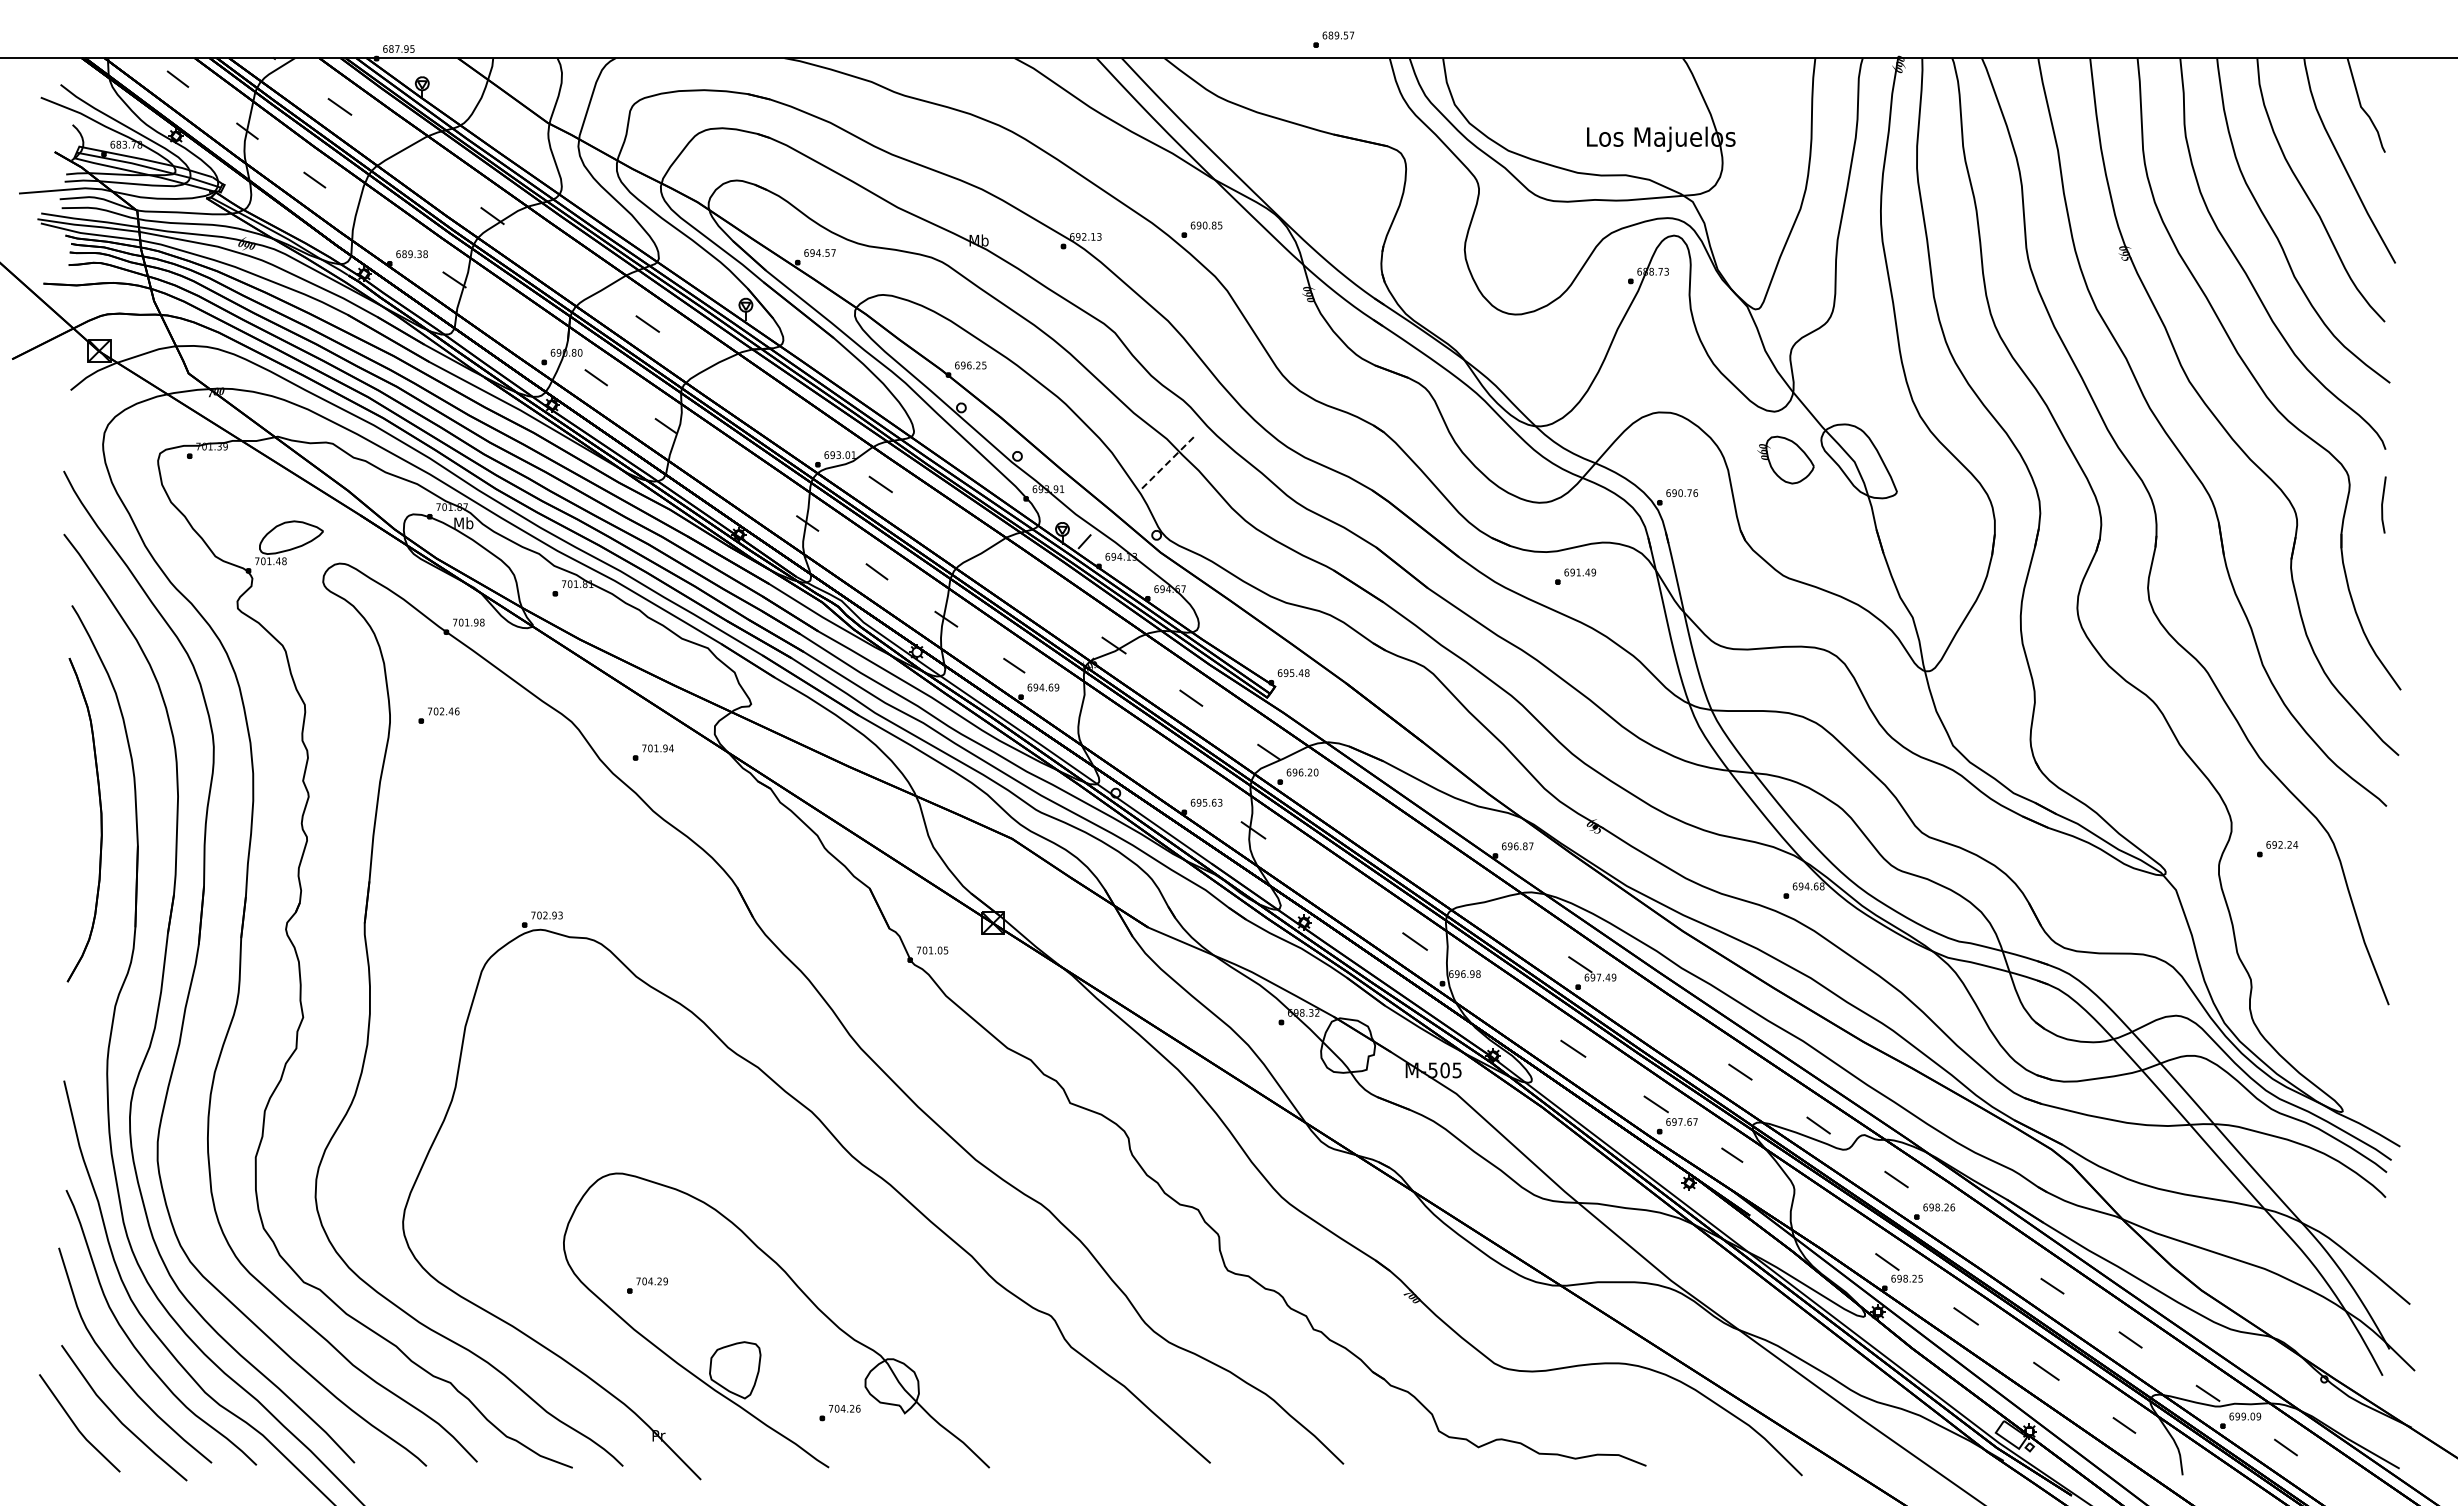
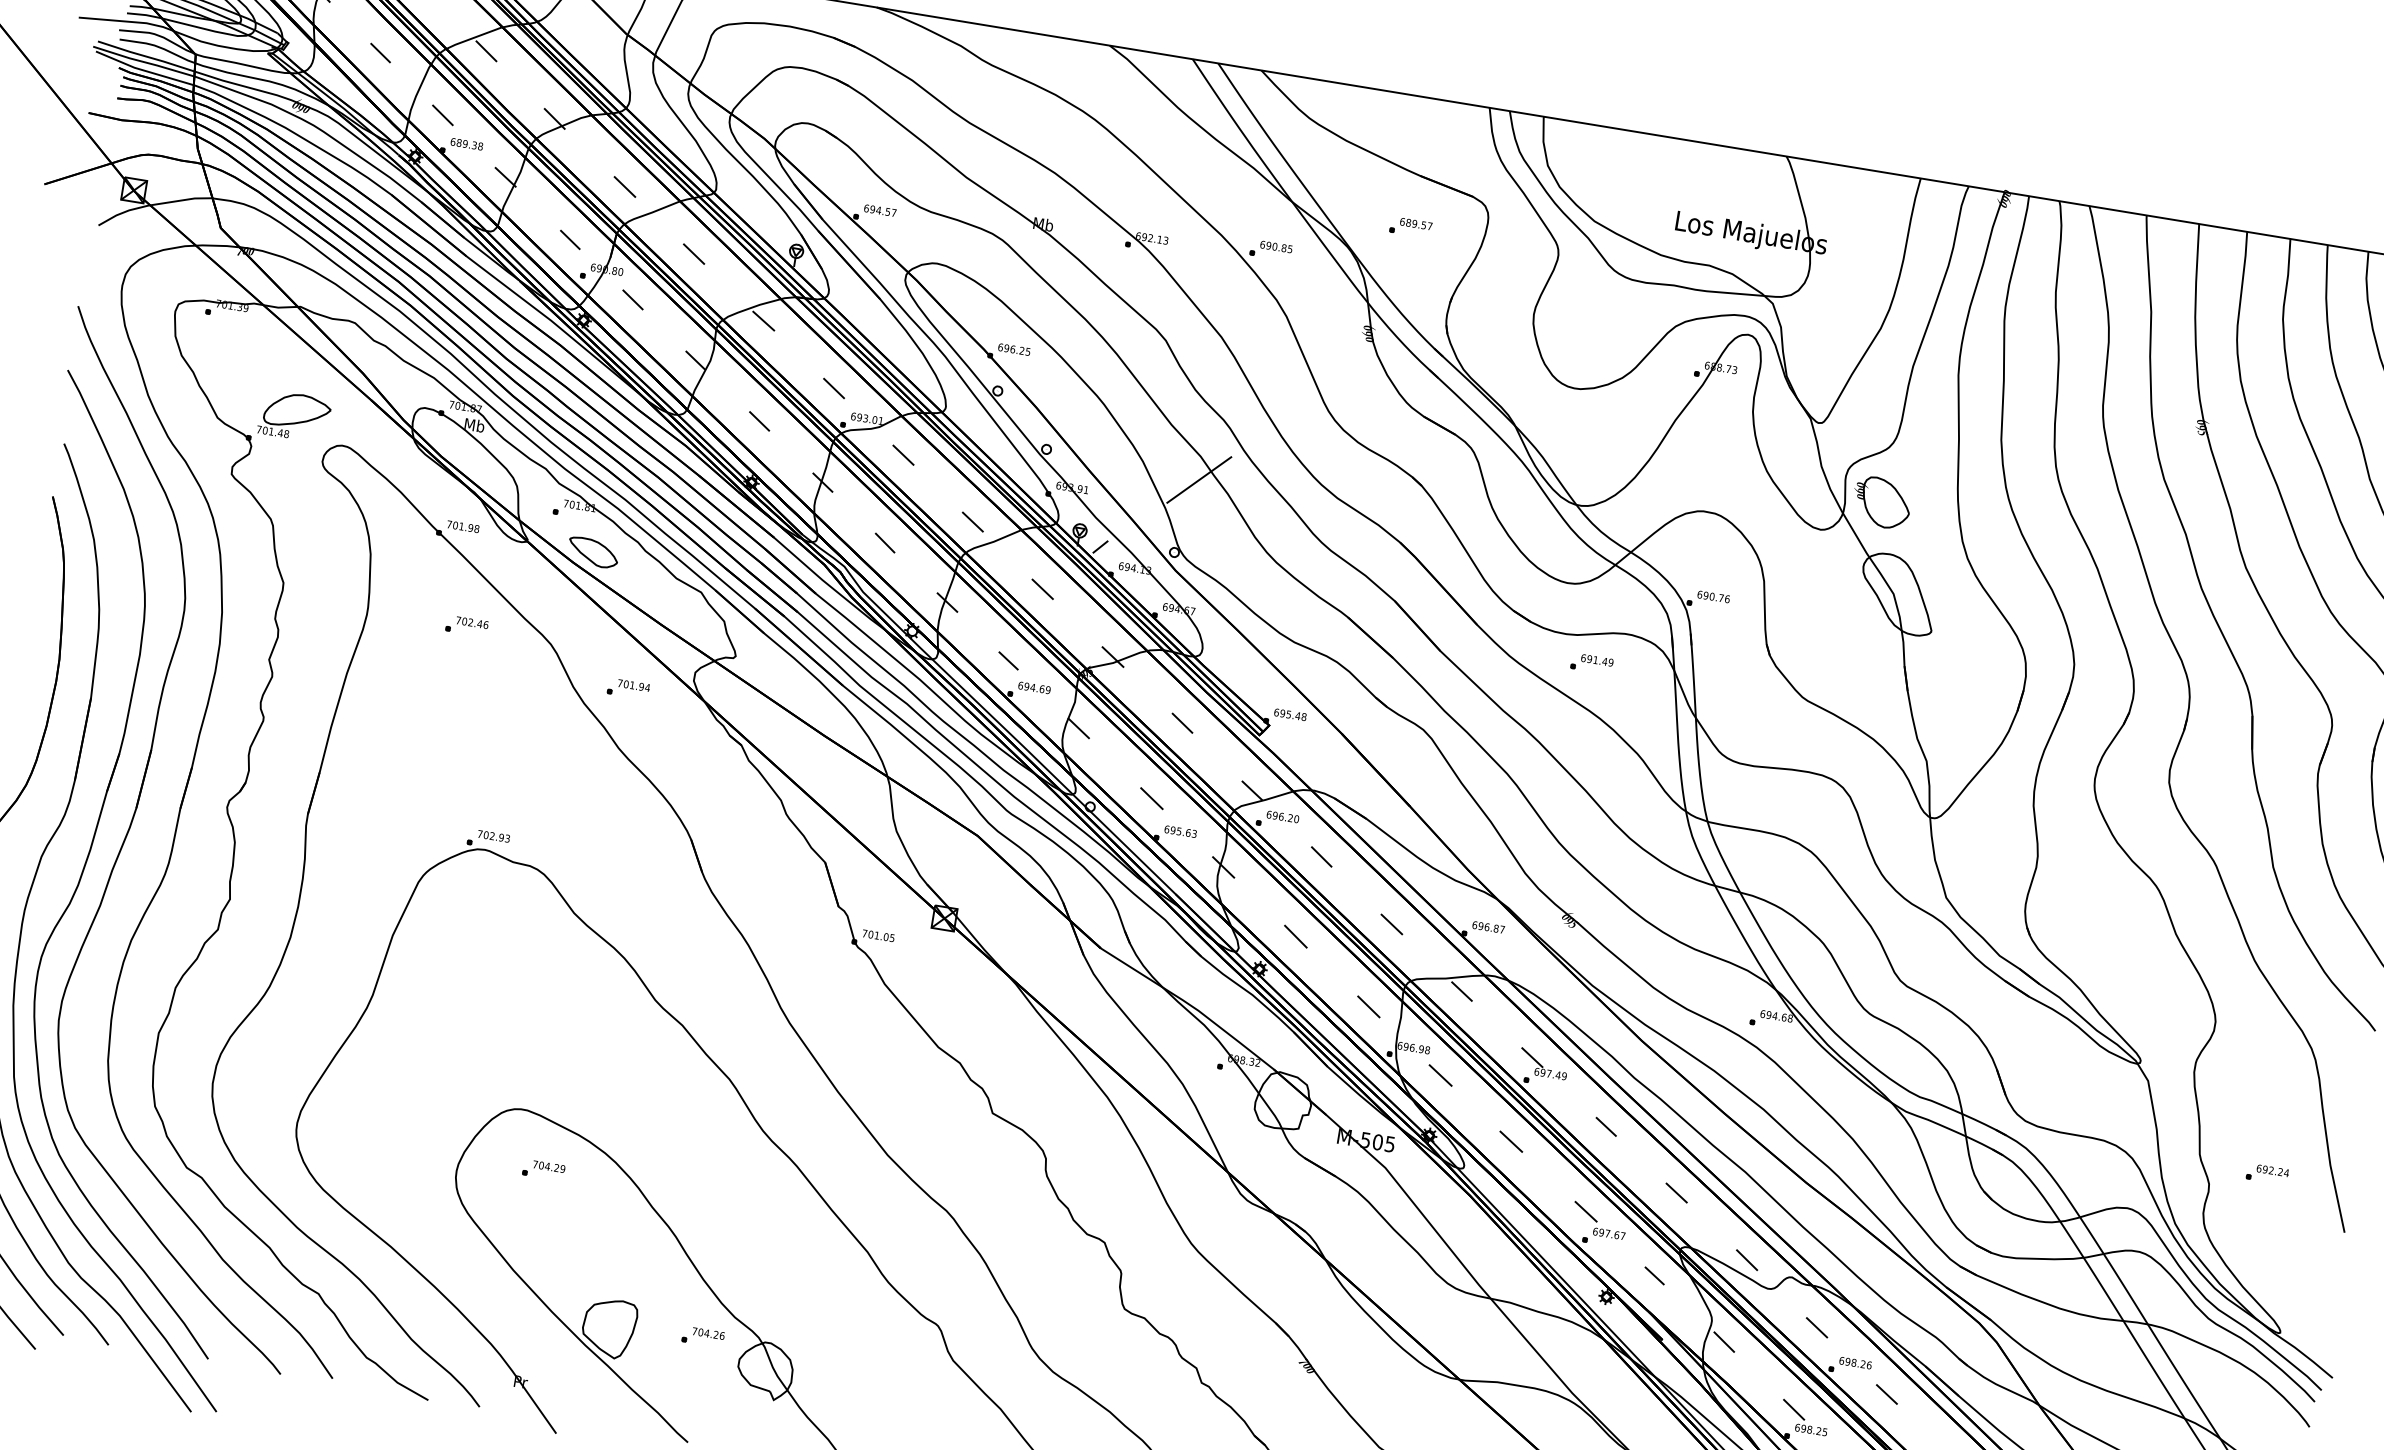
part: (1333, 39) -> (1410, 227), moved
line: (416, 161) -> (486, 51), added
line: (384, 230) -> (442, 115), added
line: (570, 270) -> (624, 187), added
line: (526, 329) -> (570, 239), added
line: (724, 377) -> (762, 320), added
line: (803, 430) -> (834, 387), added
part: (1785, 459) -> (1881, 502), moved
line: (1169, 461) -> (1199, 479), dashed -> solid
line: (736, 474) -> (758, 421), added
line: (958, 537) -> (973, 521), added
line: (1035, 591) -> (1042, 589), added
part: (597, 626) -> (592, 552), added
part: (438, 715) -> (466, 626), moved
line: (1092, 719) -> (1078, 728), added
line: (1173, 775) -> (1151, 798), added
line: (1346, 804) -> (1322, 856), added
part: (2277, 849) -> (2267, 1174), moved
line: (1423, 858) -> (1391, 924), added
line: (1333, 885) -> (1295, 936), added
line: (1502, 911) -> (1462, 990), added
line: (1494, 996) -> (1440, 1075), added
line: (1661, 1019) -> (1605, 1126), added
line: (1809, 1207) -> (1724, 1341), added
line: (1974, 1232) -> (1887, 1394), added
part: (647, 1285) -> (543, 1170), moved
part: (839, 1412) -> (702, 1336), moved

